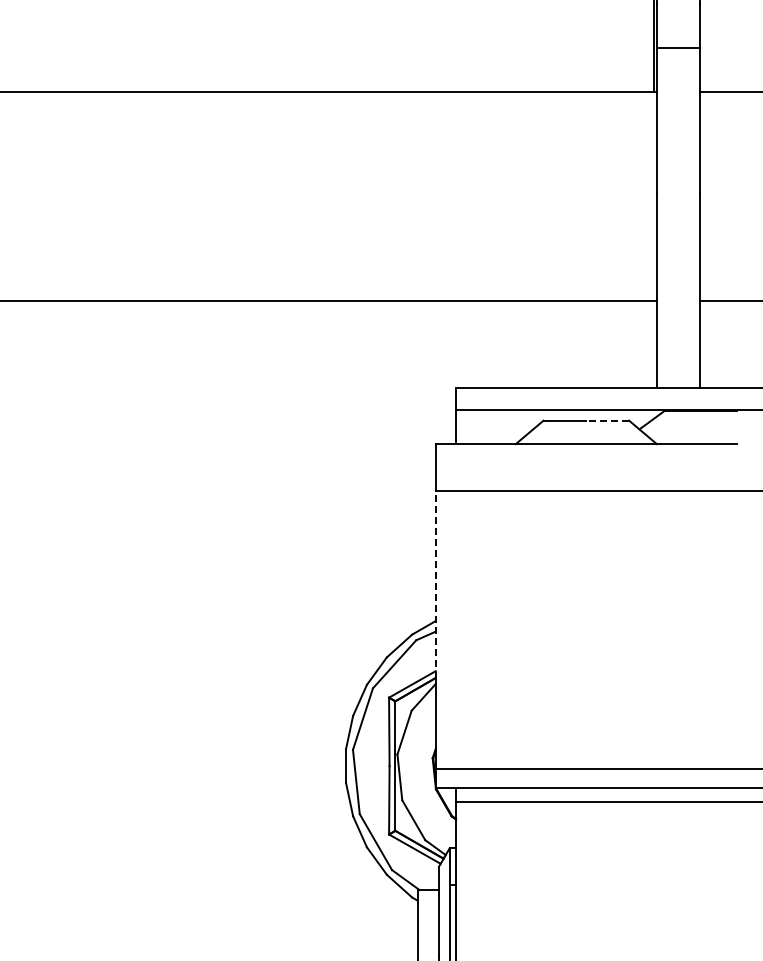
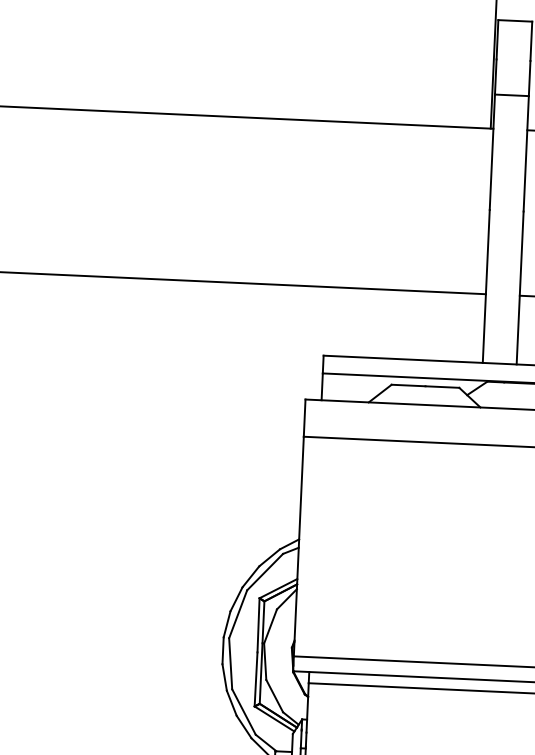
line: (607, 420) -> (442, 386), dashed -> solid
line: (435, 584) -> (300, 510), dashed -> solid

